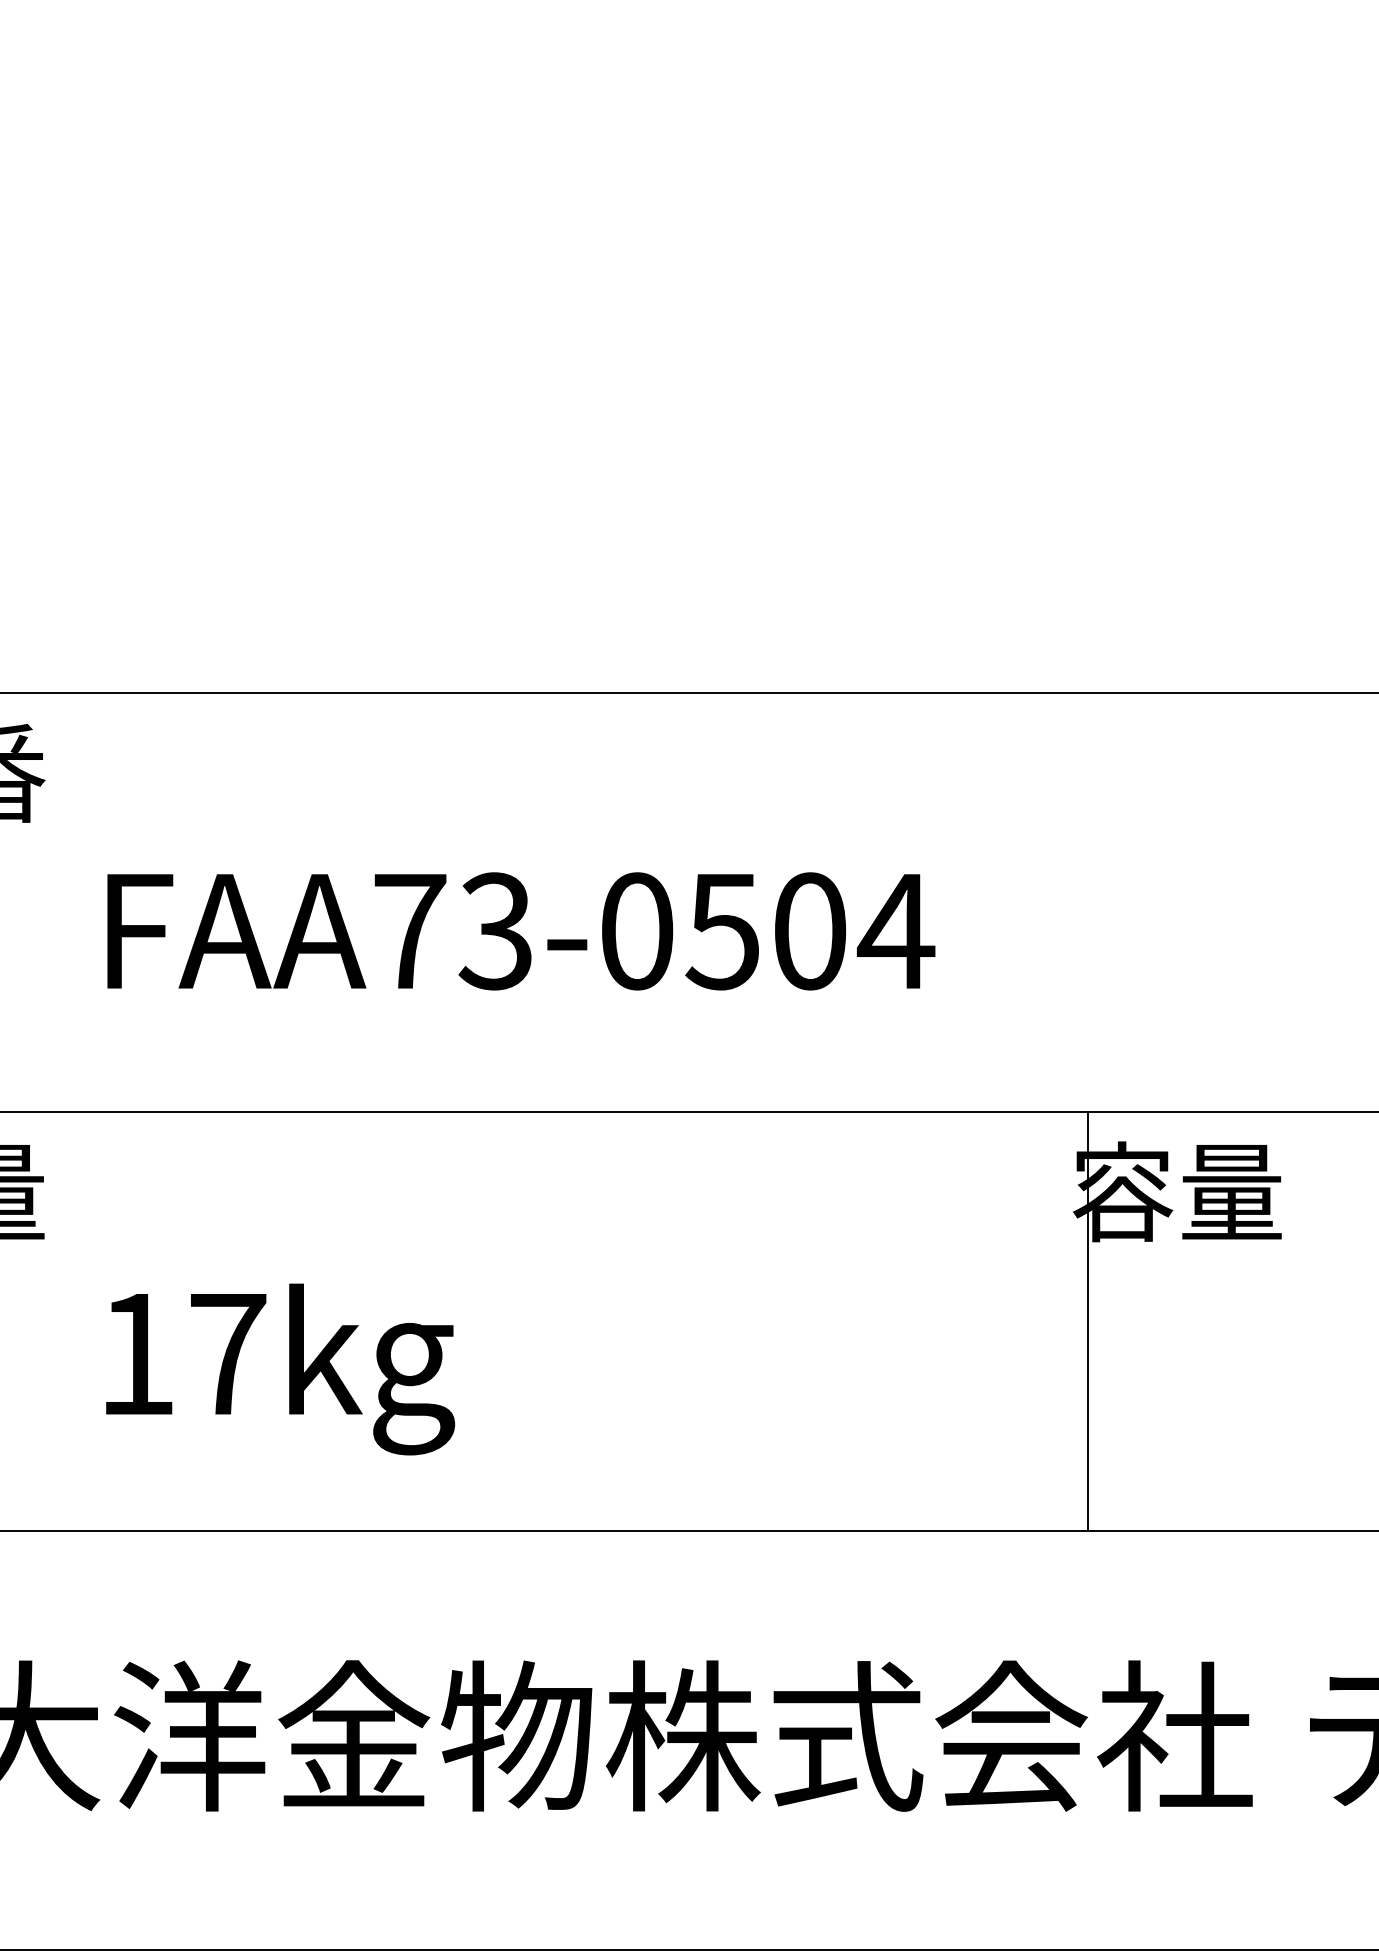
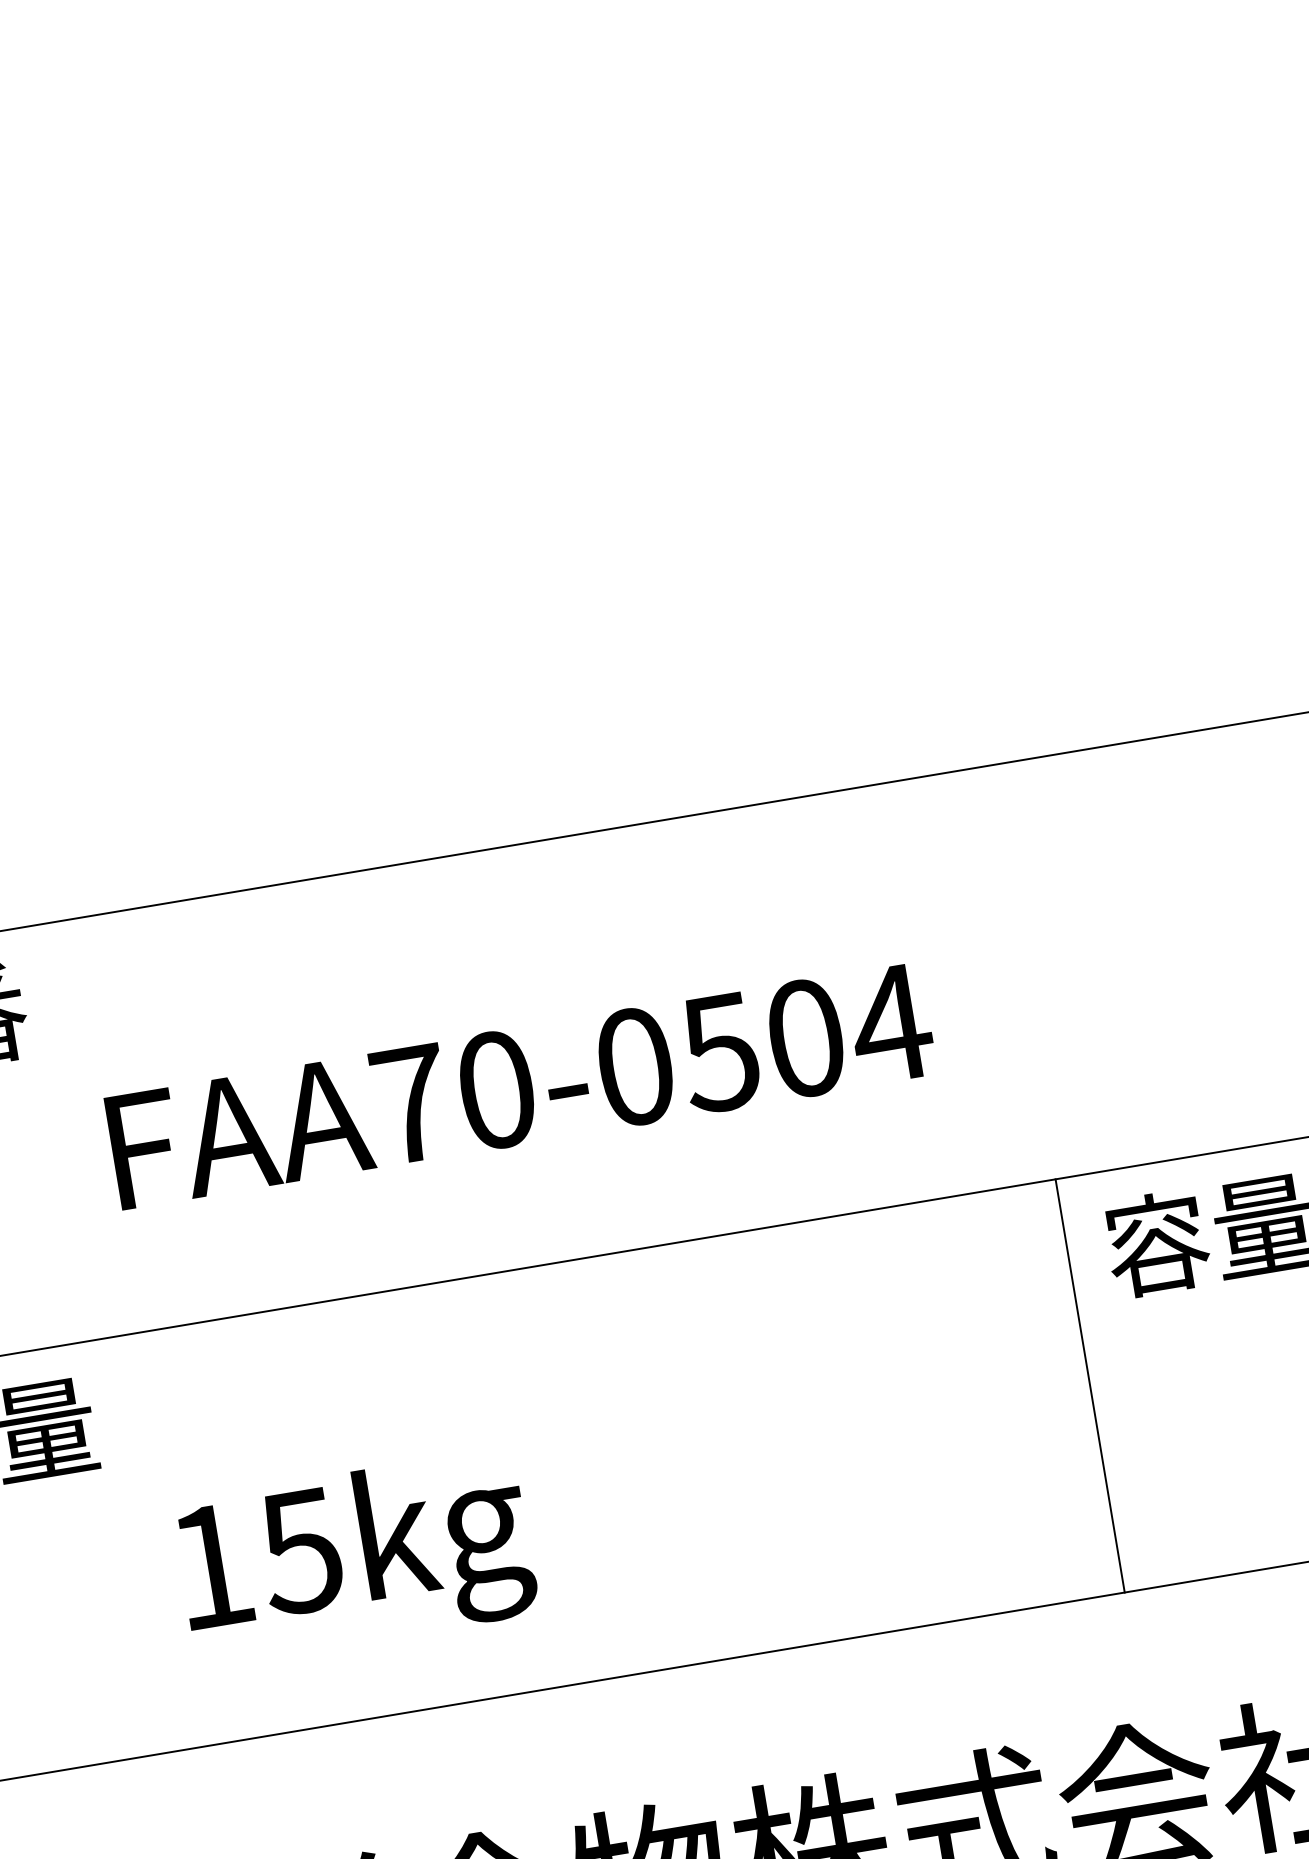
text: (495, 931) -> (495, 1090), FAA73-0504 -> FAA70-0504
line: (1088, 1320) -> (1090, 1385), moved
text: (226, 1355) -> (300, 1552), 17kg -> 15kg

